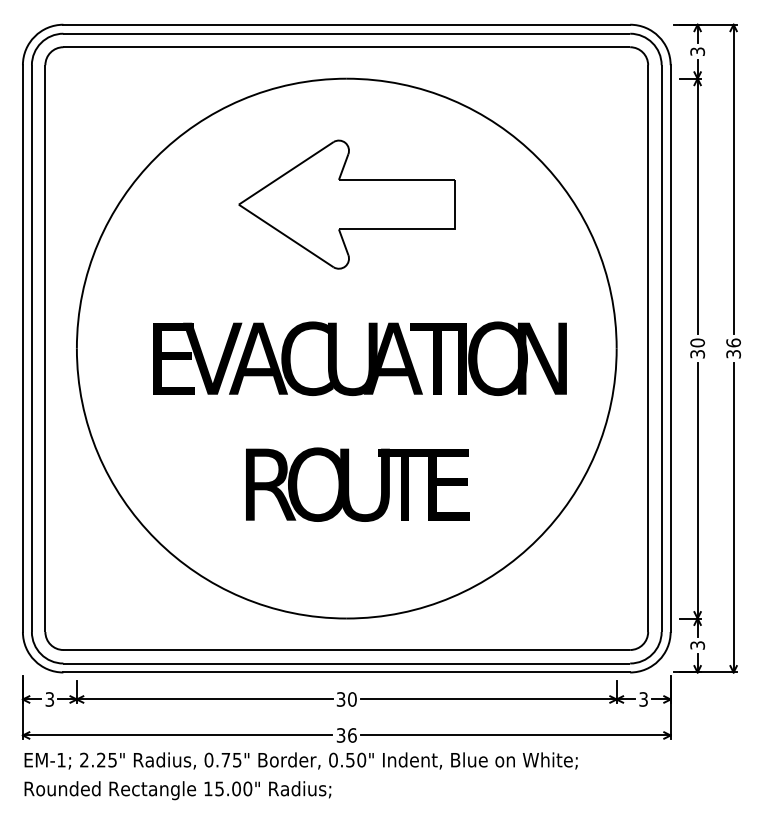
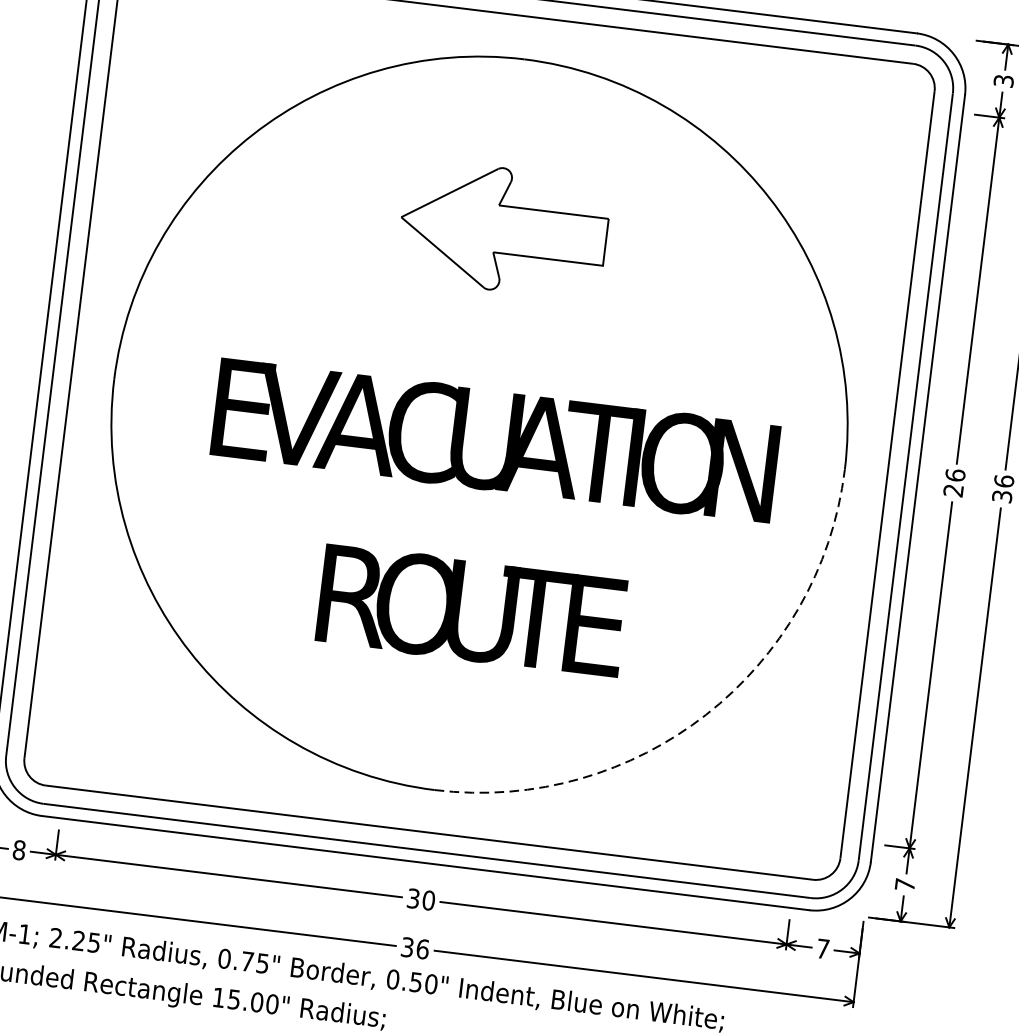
part: (346, 204) -> (503, 229), size x0.7
text: (697, 348) -> (954, 482), 30 -> 26
arc: (537, 539) -> (705, 714), solid -> dashed
text: (697, 645) -> (904, 884), 3 -> 7
text: (49, 699) -> (18, 850), 3 -> 8
text: (643, 699) -> (822, 948), 3 -> 7

